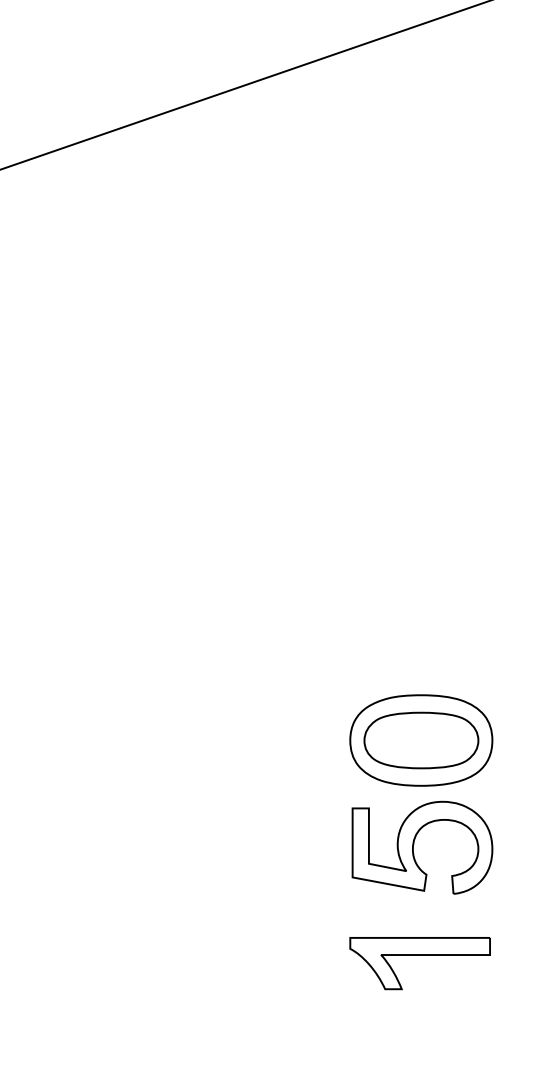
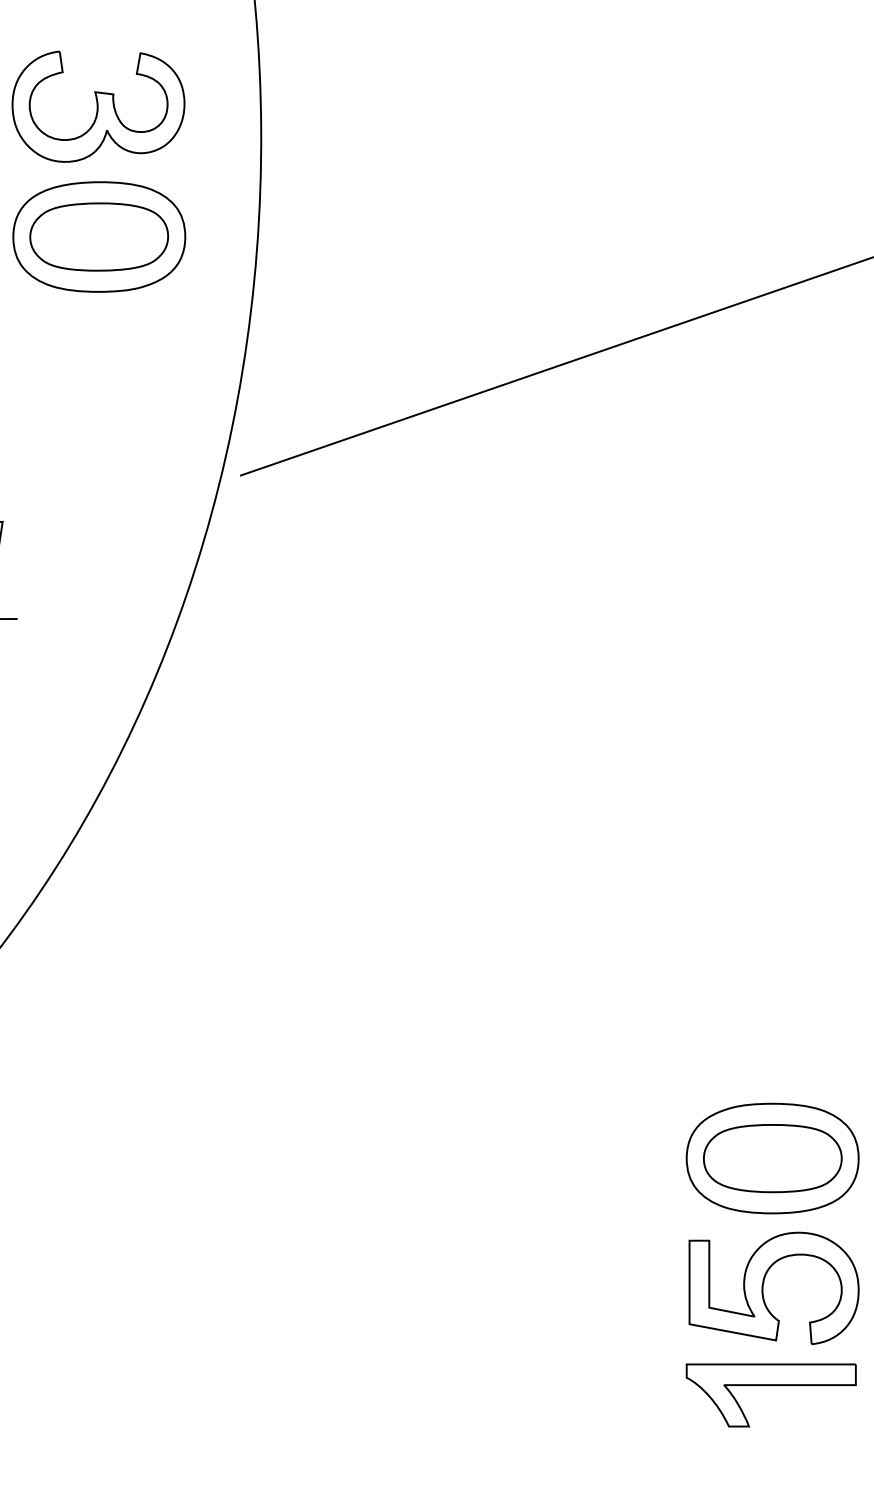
part: (419, 955) -> (770, 1385), moved

